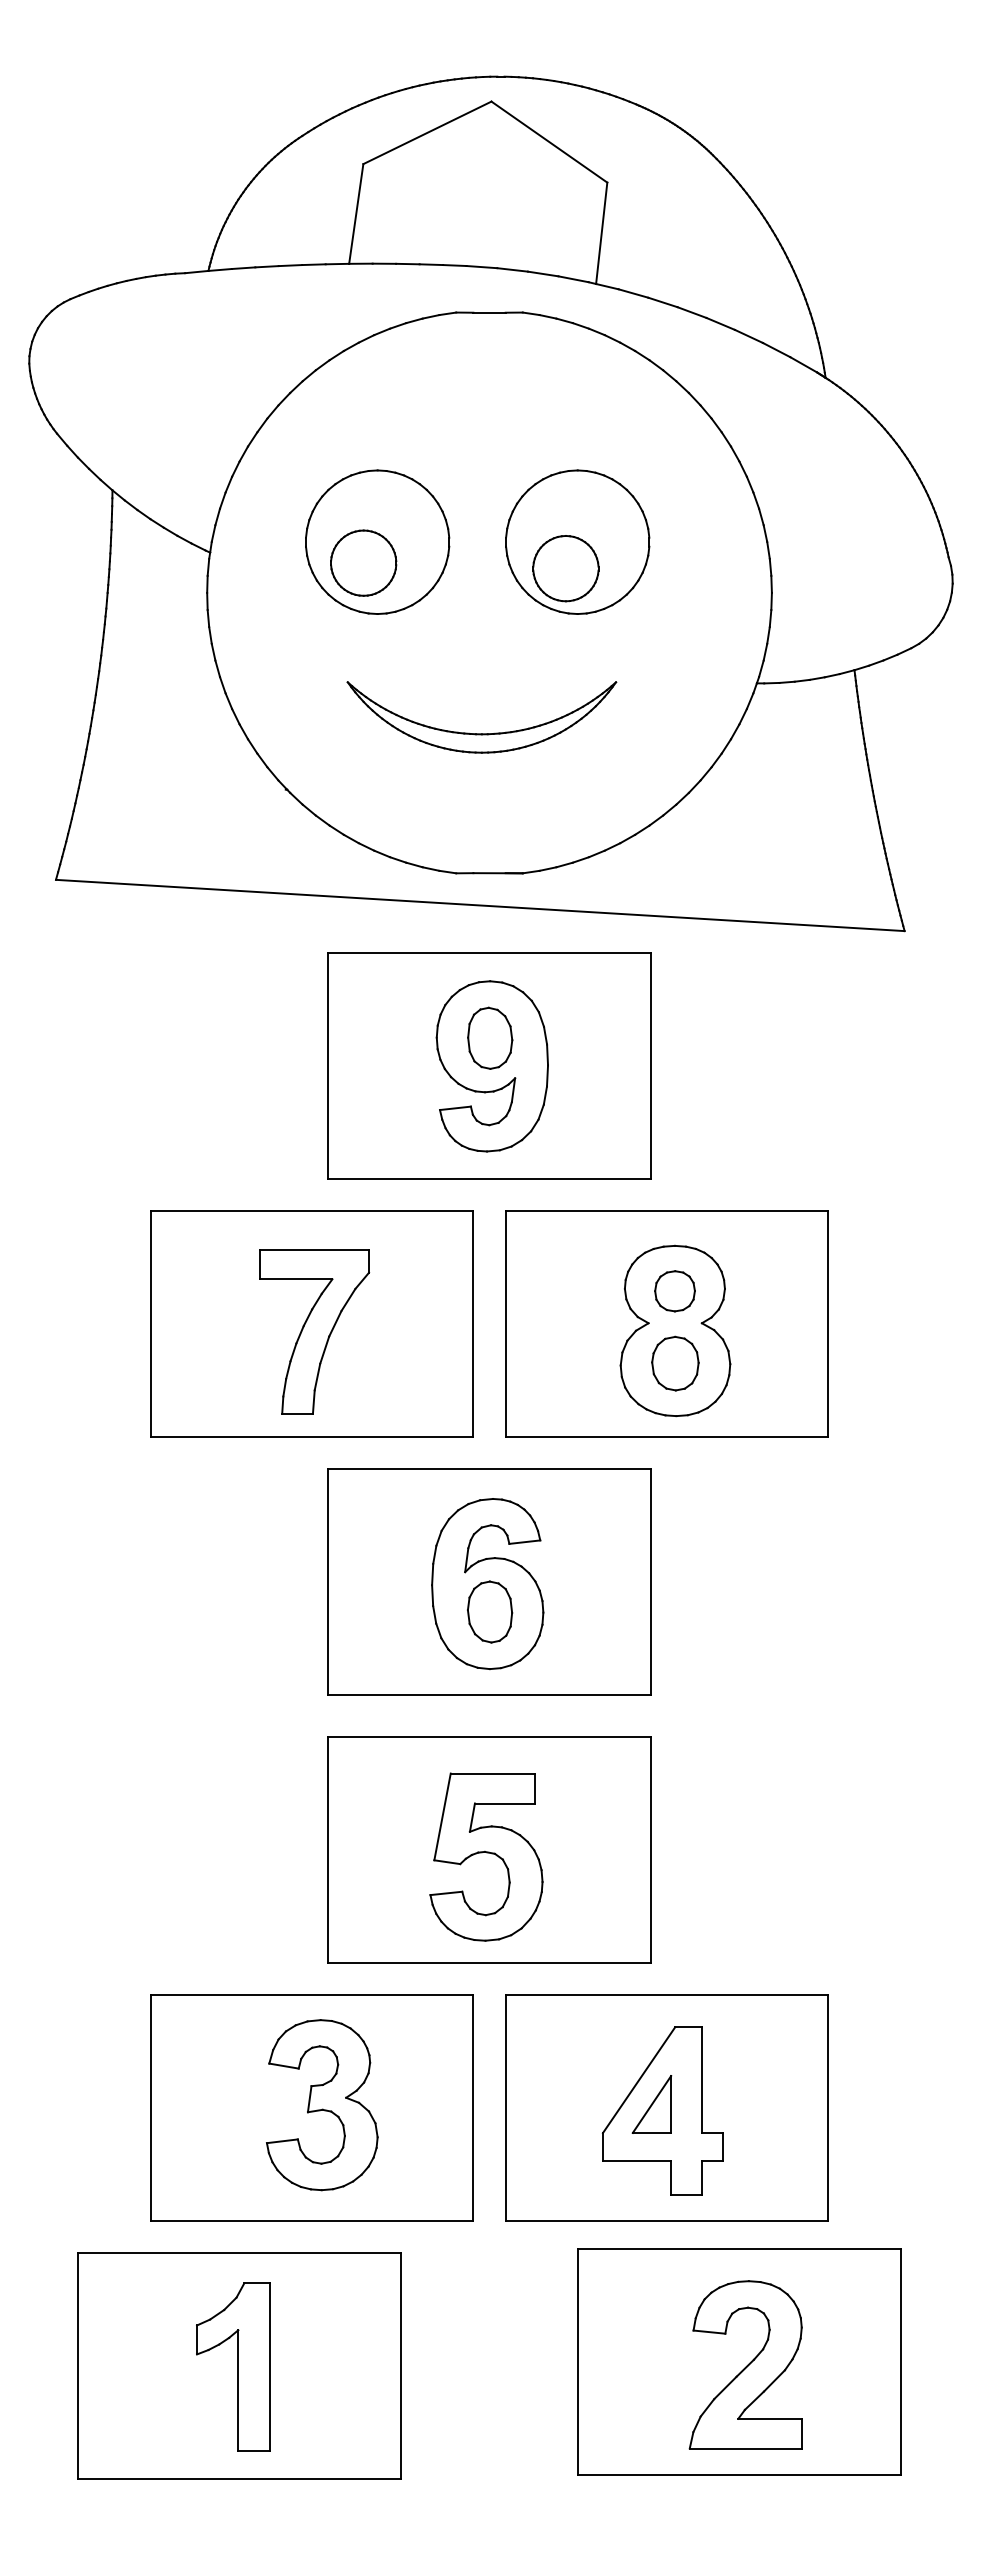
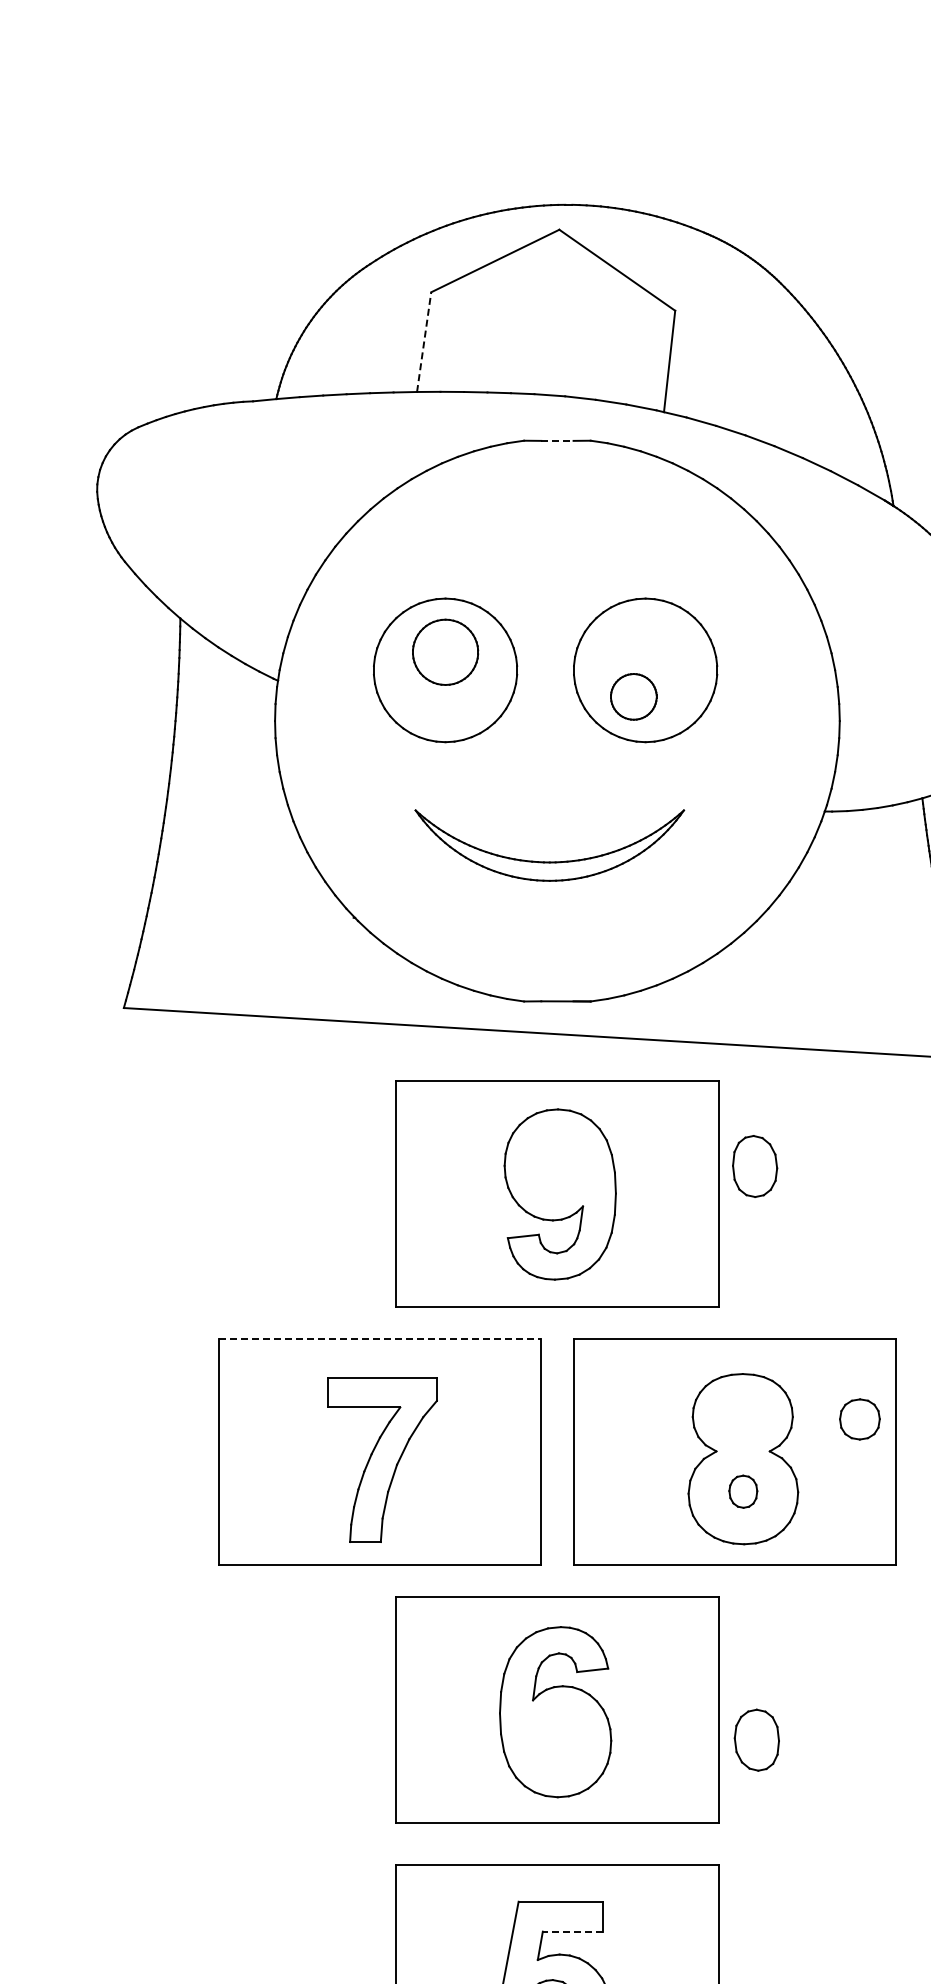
line: (356, 213) -> (424, 341), solid -> dashed
line: (490, 312) -> (558, 440), solid -> dashed
part: (363, 562) -> (445, 651), moved
part: (565, 568) -> (633, 696), size x0.7
part: (490, 1037) -> (755, 1165), moved
line: (312, 1210) -> (380, 1338), solid -> dashed
part: (674, 1291) -> (859, 1419), moved
part: (675, 1363) -> (743, 1491), size x0.6
part: (490, 1611) -> (757, 1739), moved
line: (504, 1803) -> (572, 1931), solid -> dashed

